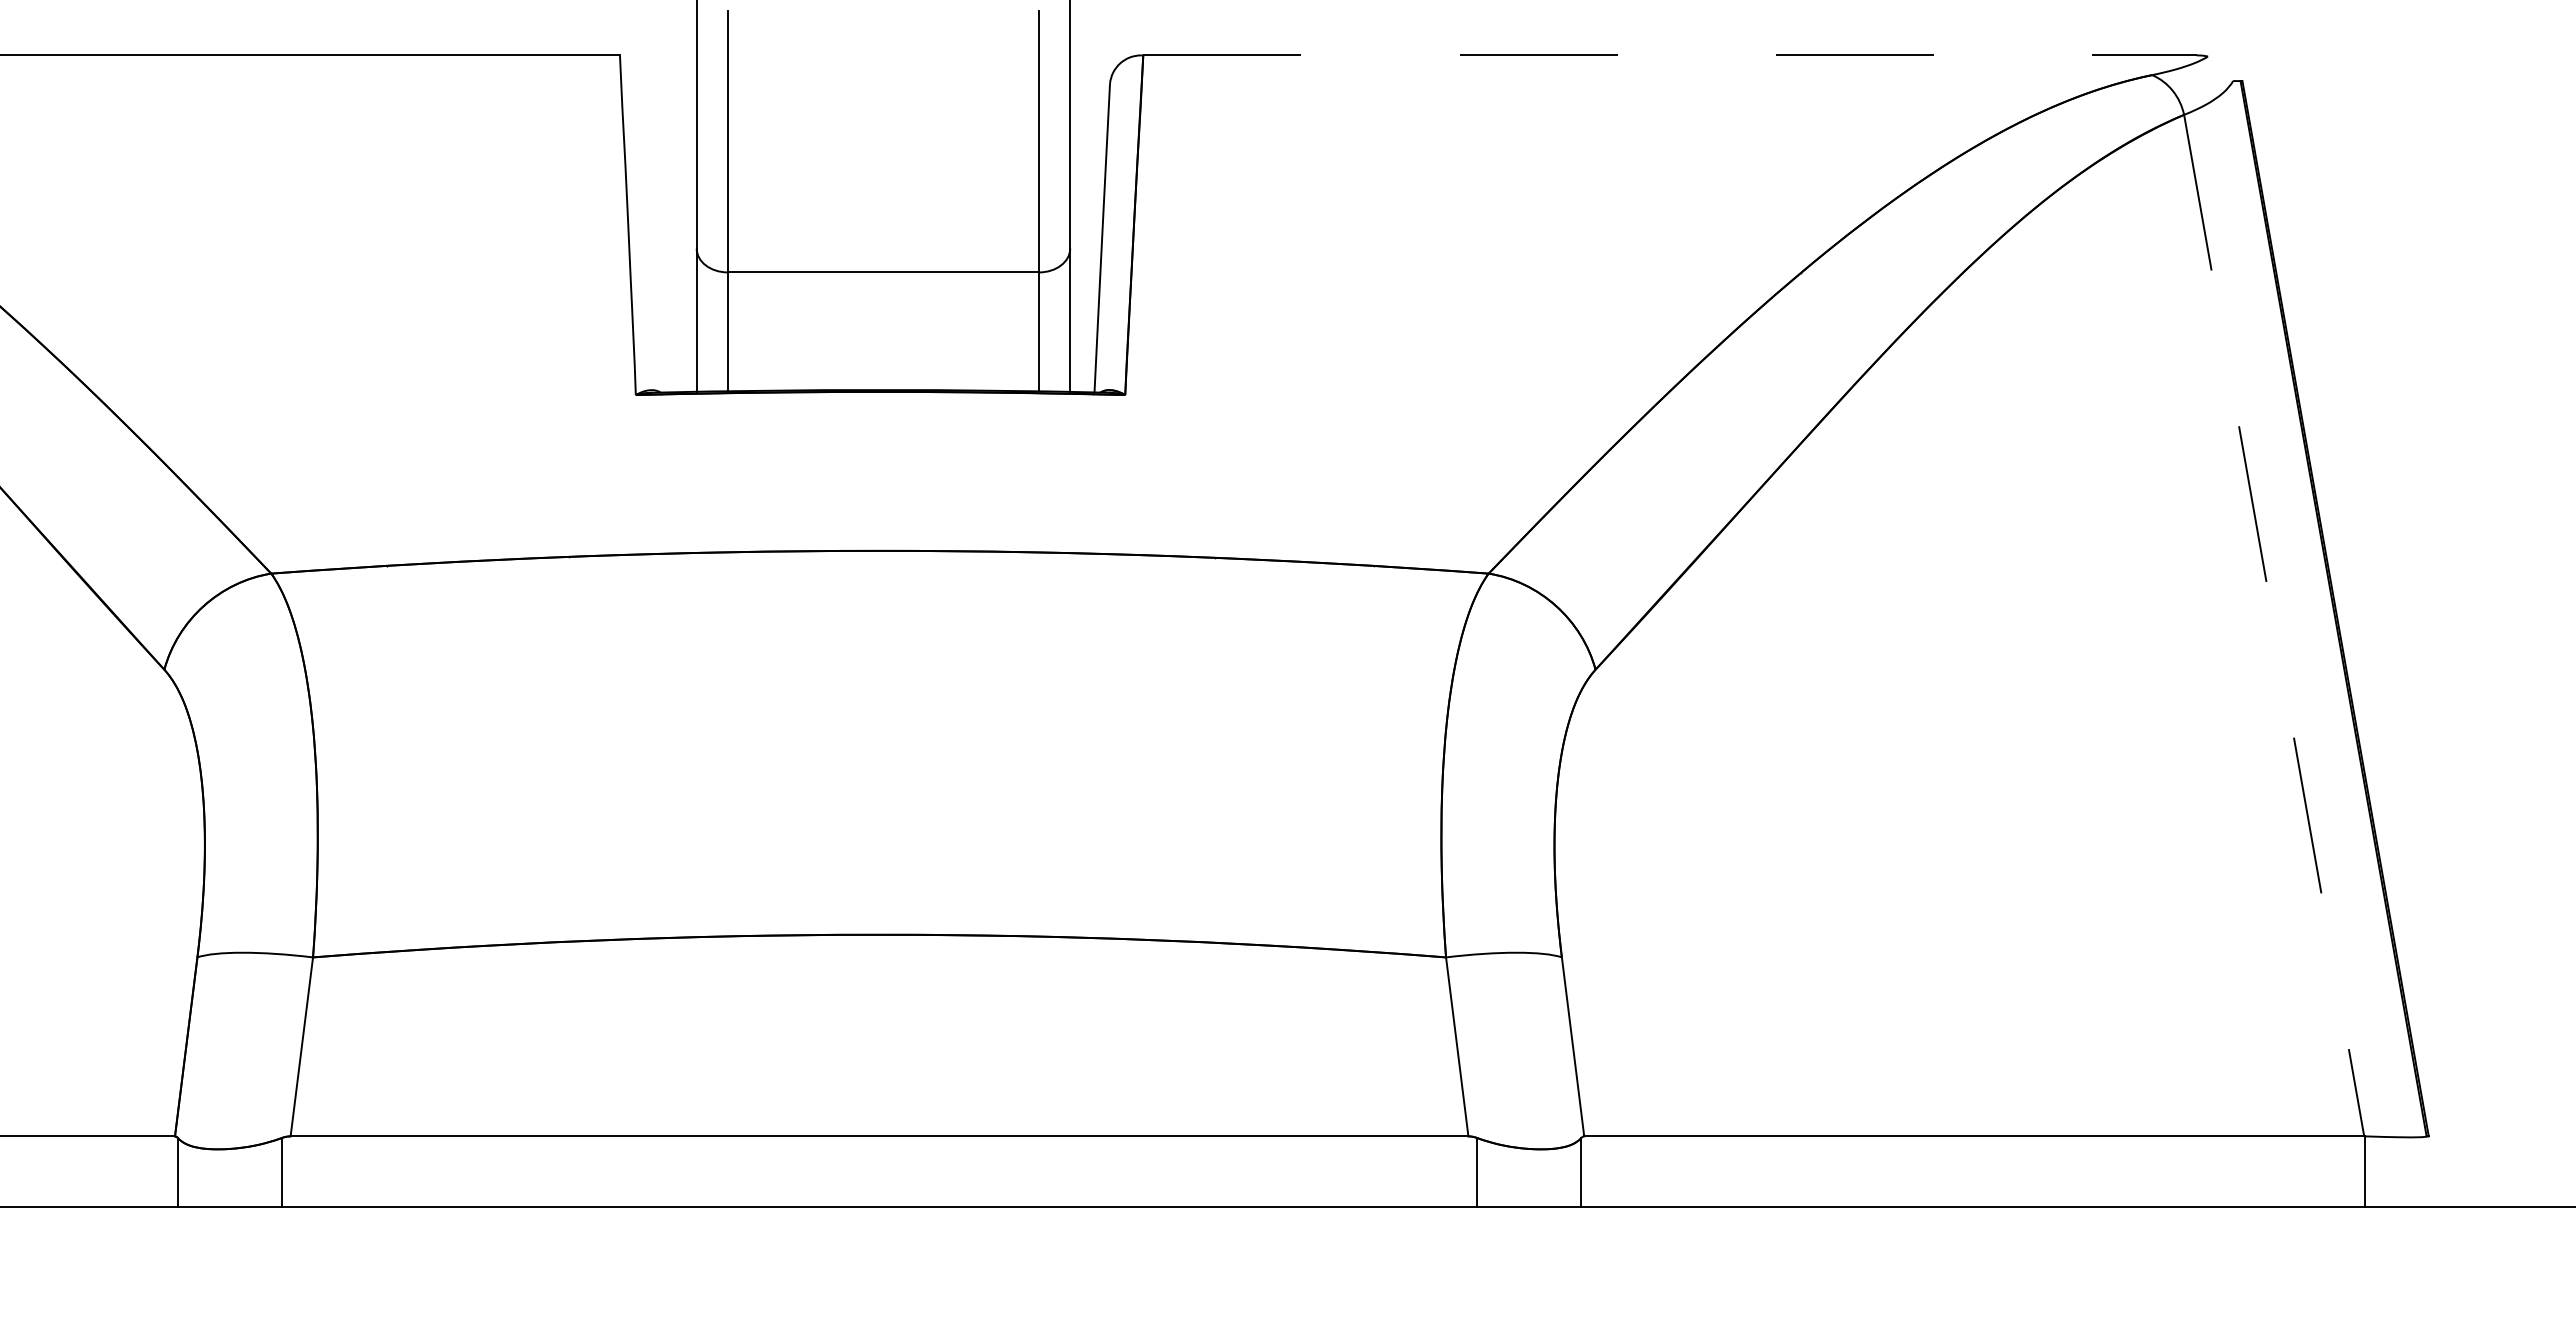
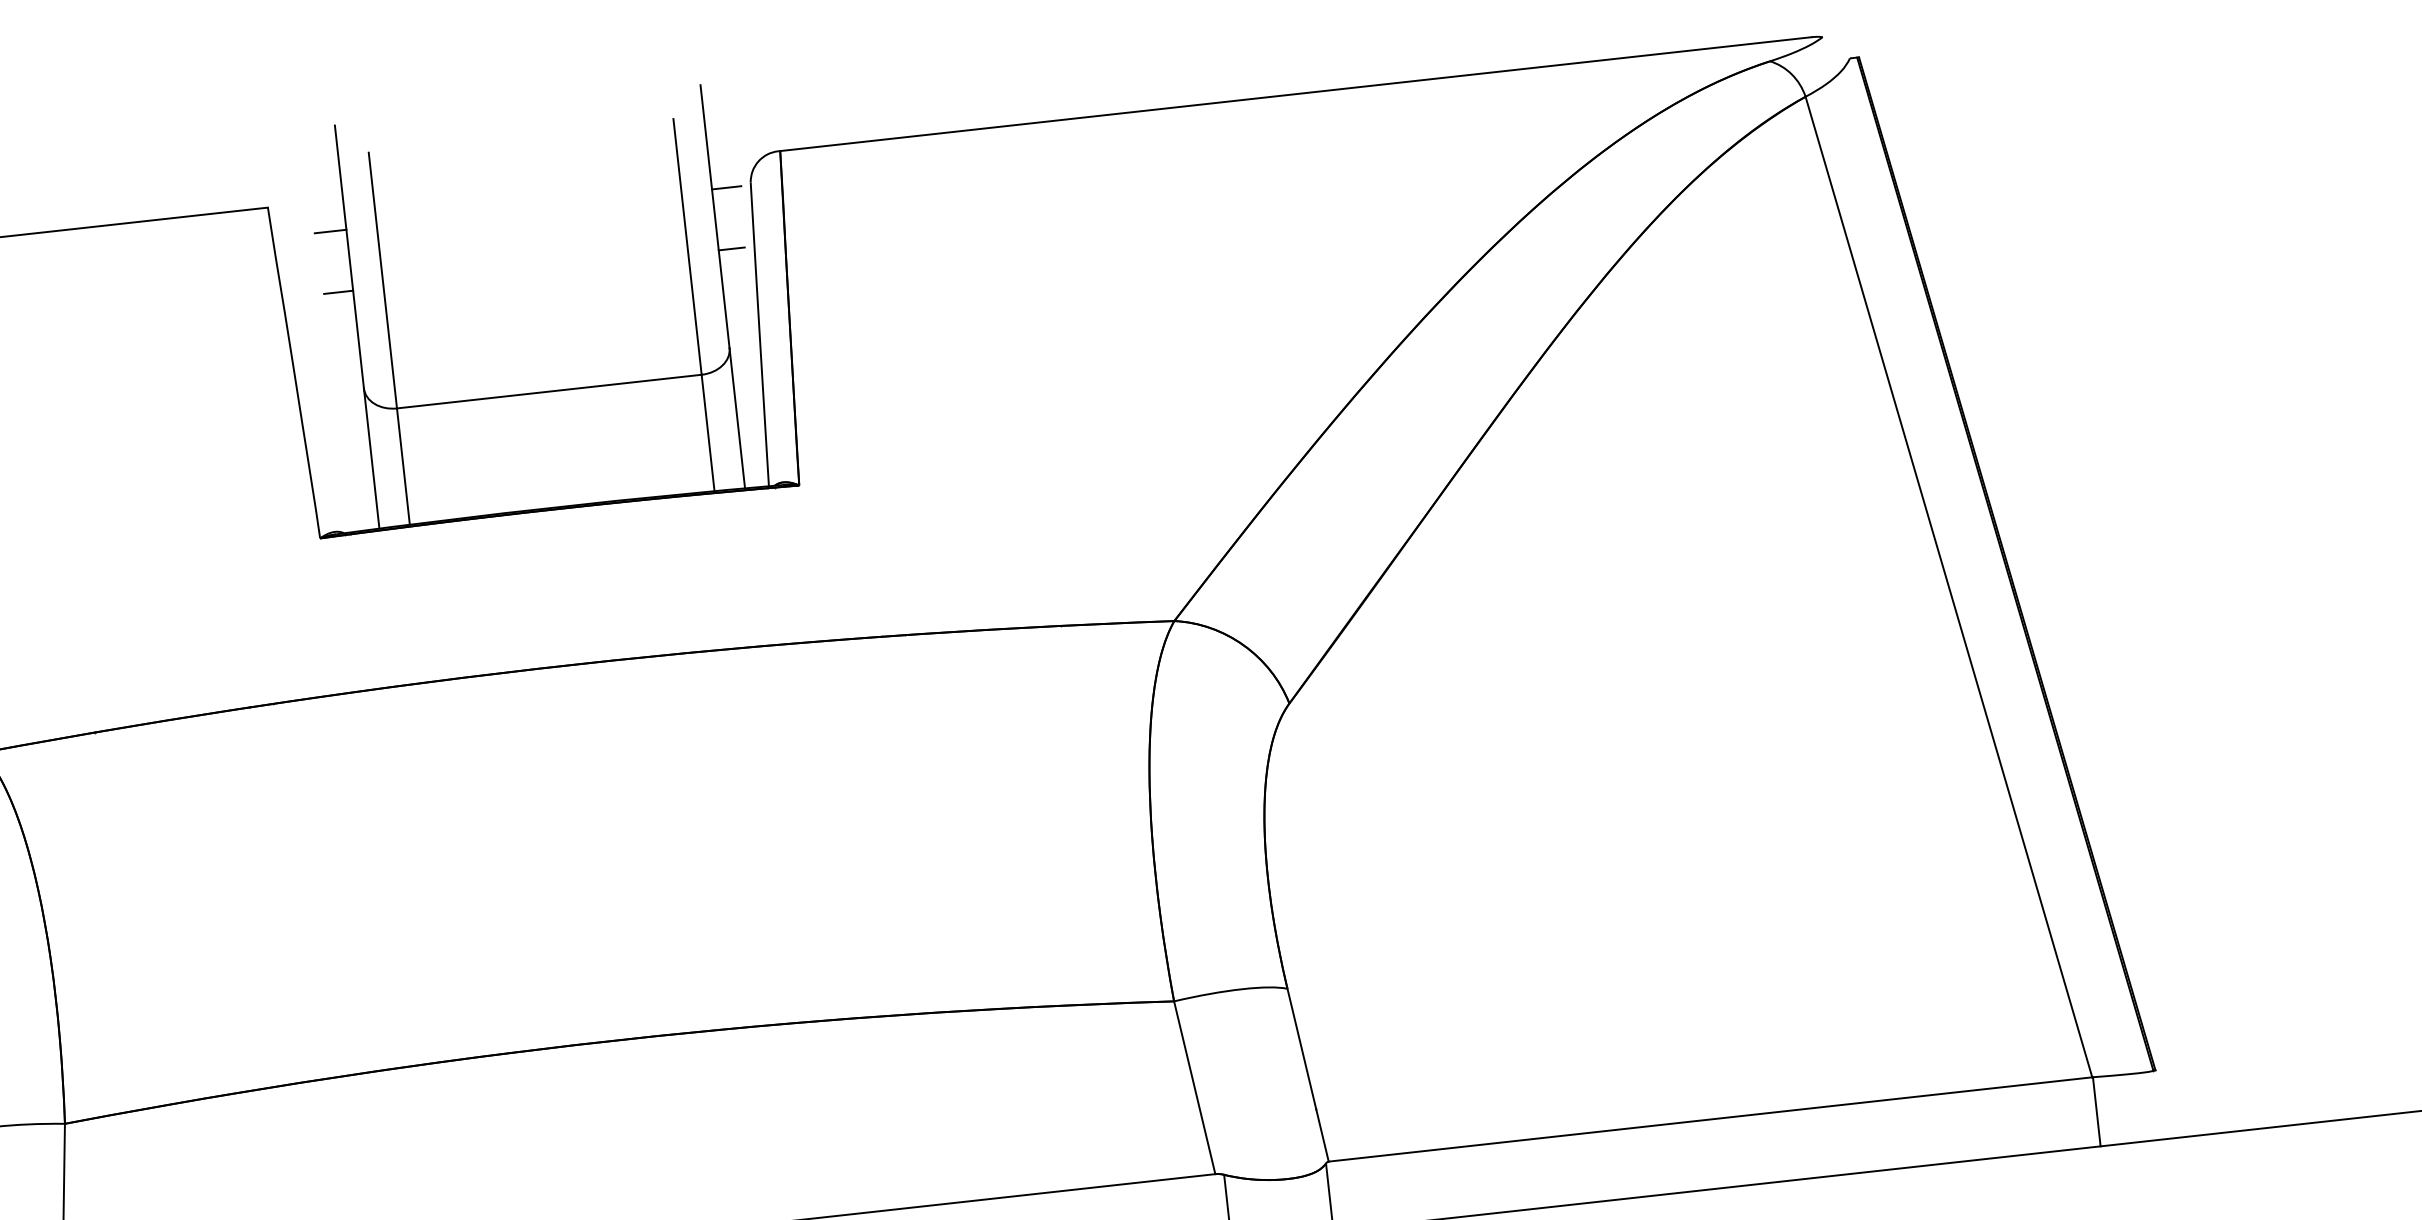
line: (1669, 55) -> (1295, 94), dashed -> solid
line: (680, 86) -> (330, 231), added
line: (1085, 86) -> (727, 187), added
line: (681, 148) -> (338, 292), added
line: (1083, 148) -> (731, 248), added
line: (2274, 625) -> (1949, 586), dashed -> solid

